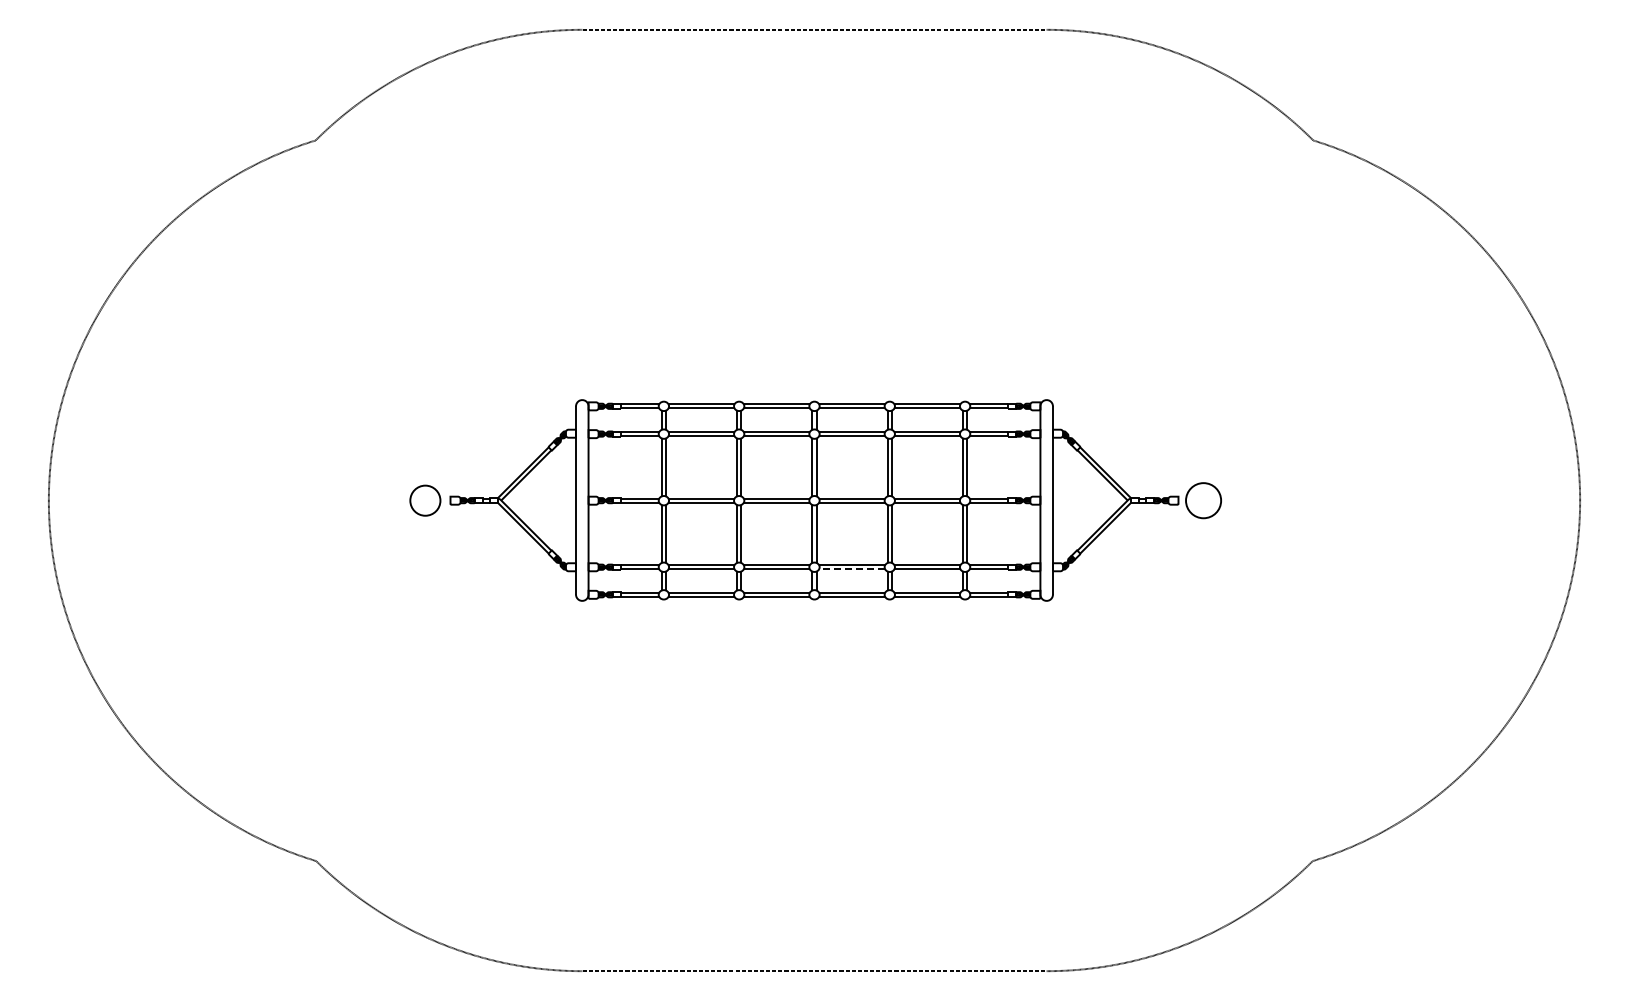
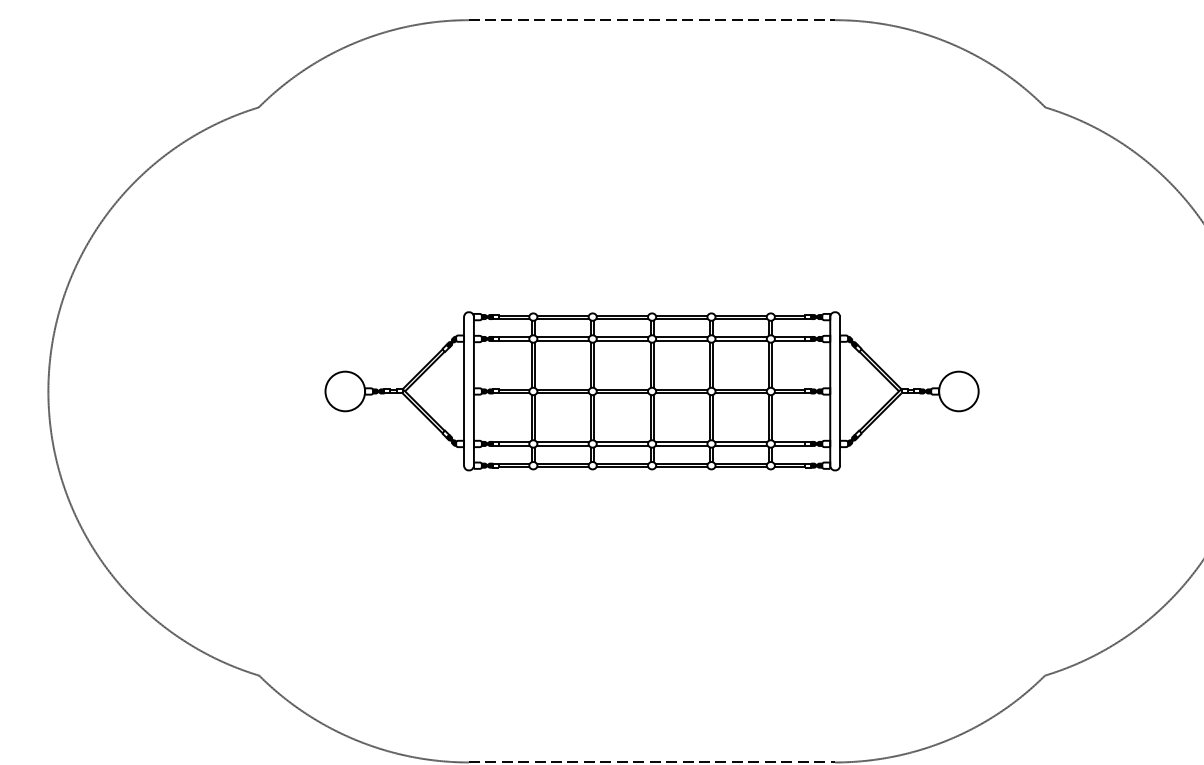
circle: (425, 500) -> (345, 391), size x1.67
circle: (1203, 500) -> (958, 391), size x1.43
line: (852, 569) -> (682, 445), dashed -> solid

